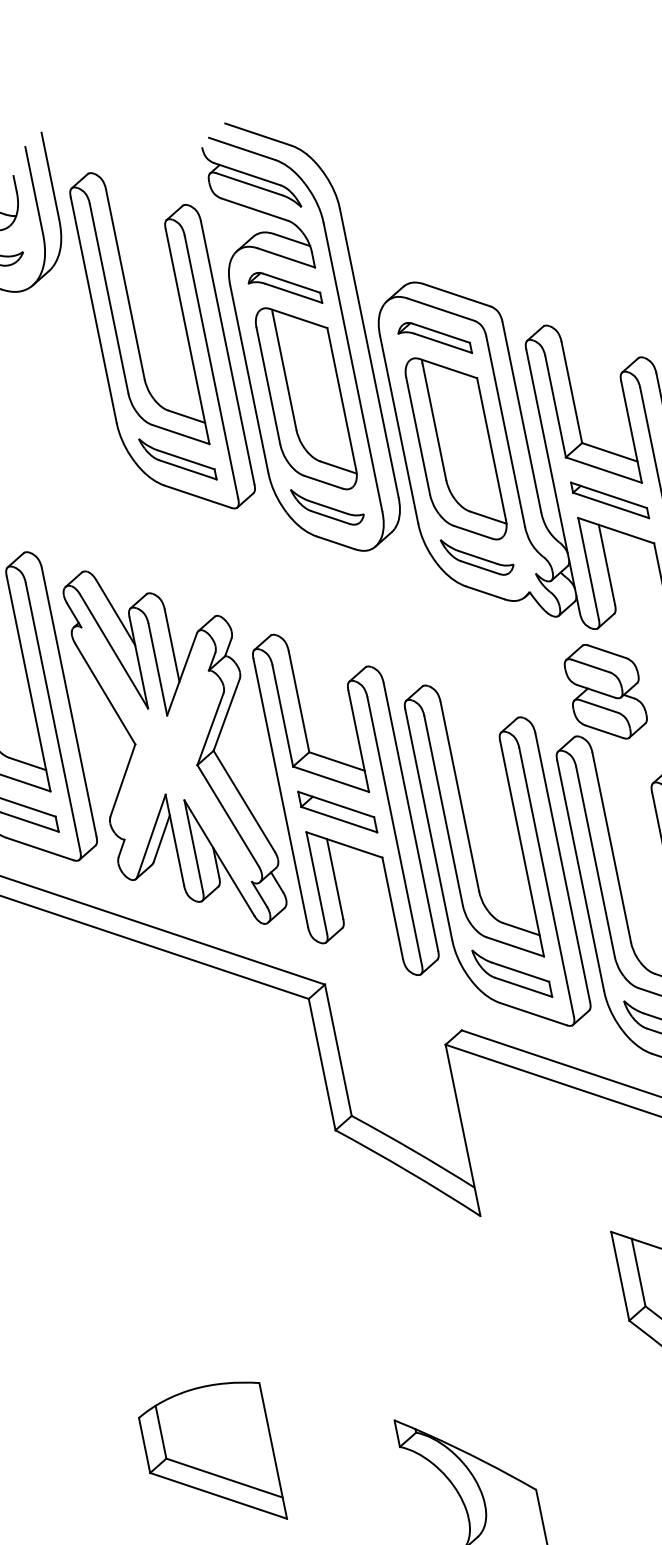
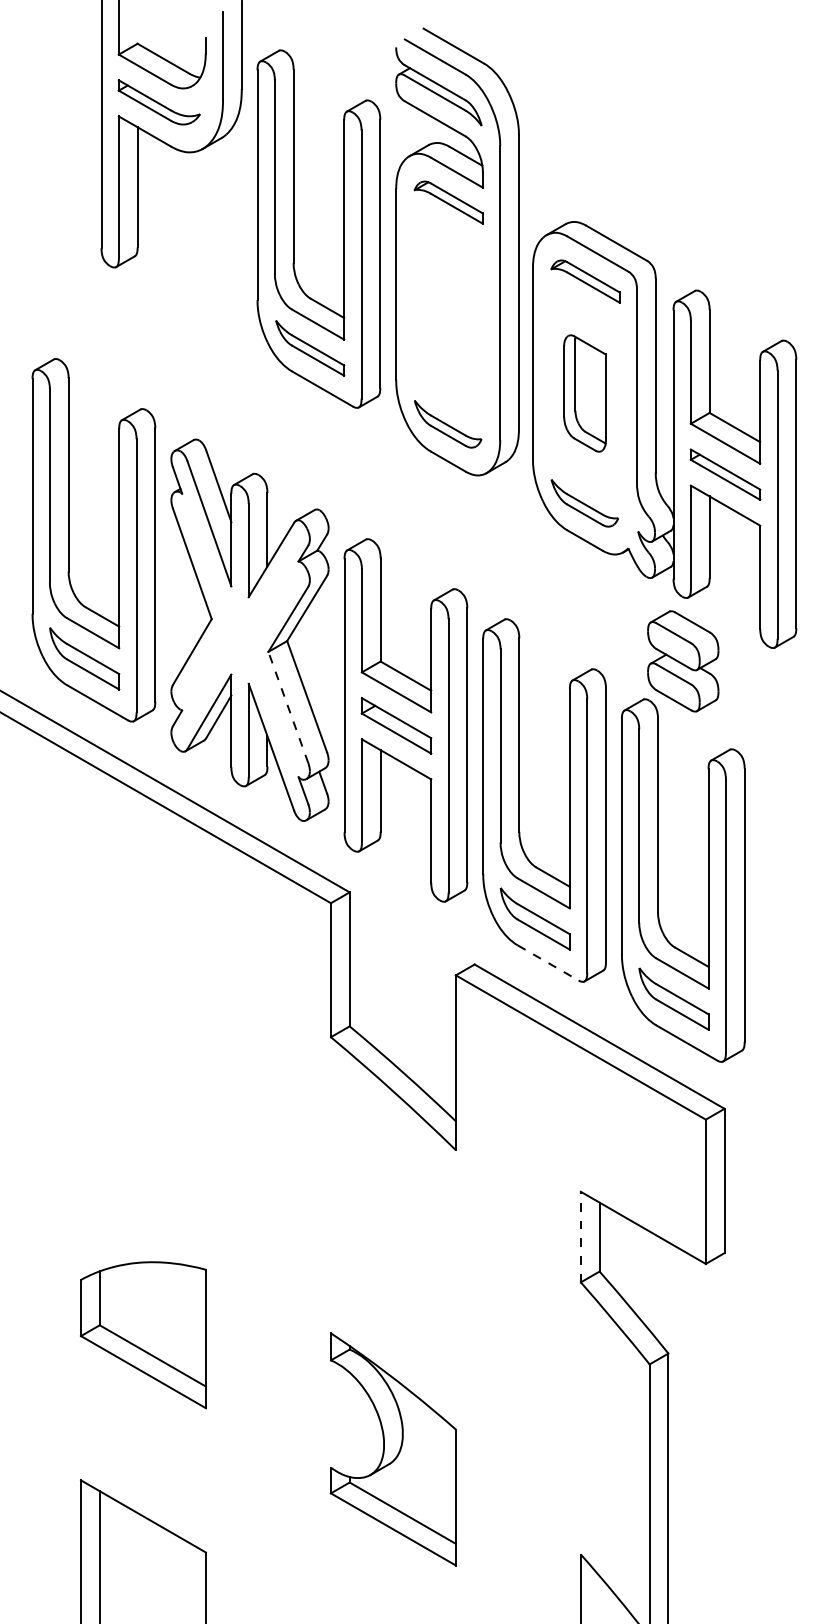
part: (305, 398) -> (447, 314), removed
part: (455, 448) -> (584, 393), size x0.6
line: (228, 815) -> (288, 707), solid -> dashed
line: (534, 1014) -> (548, 963), solid -> dashed
line: (619, 1275) -> (580, 1236), solid -> dashed

